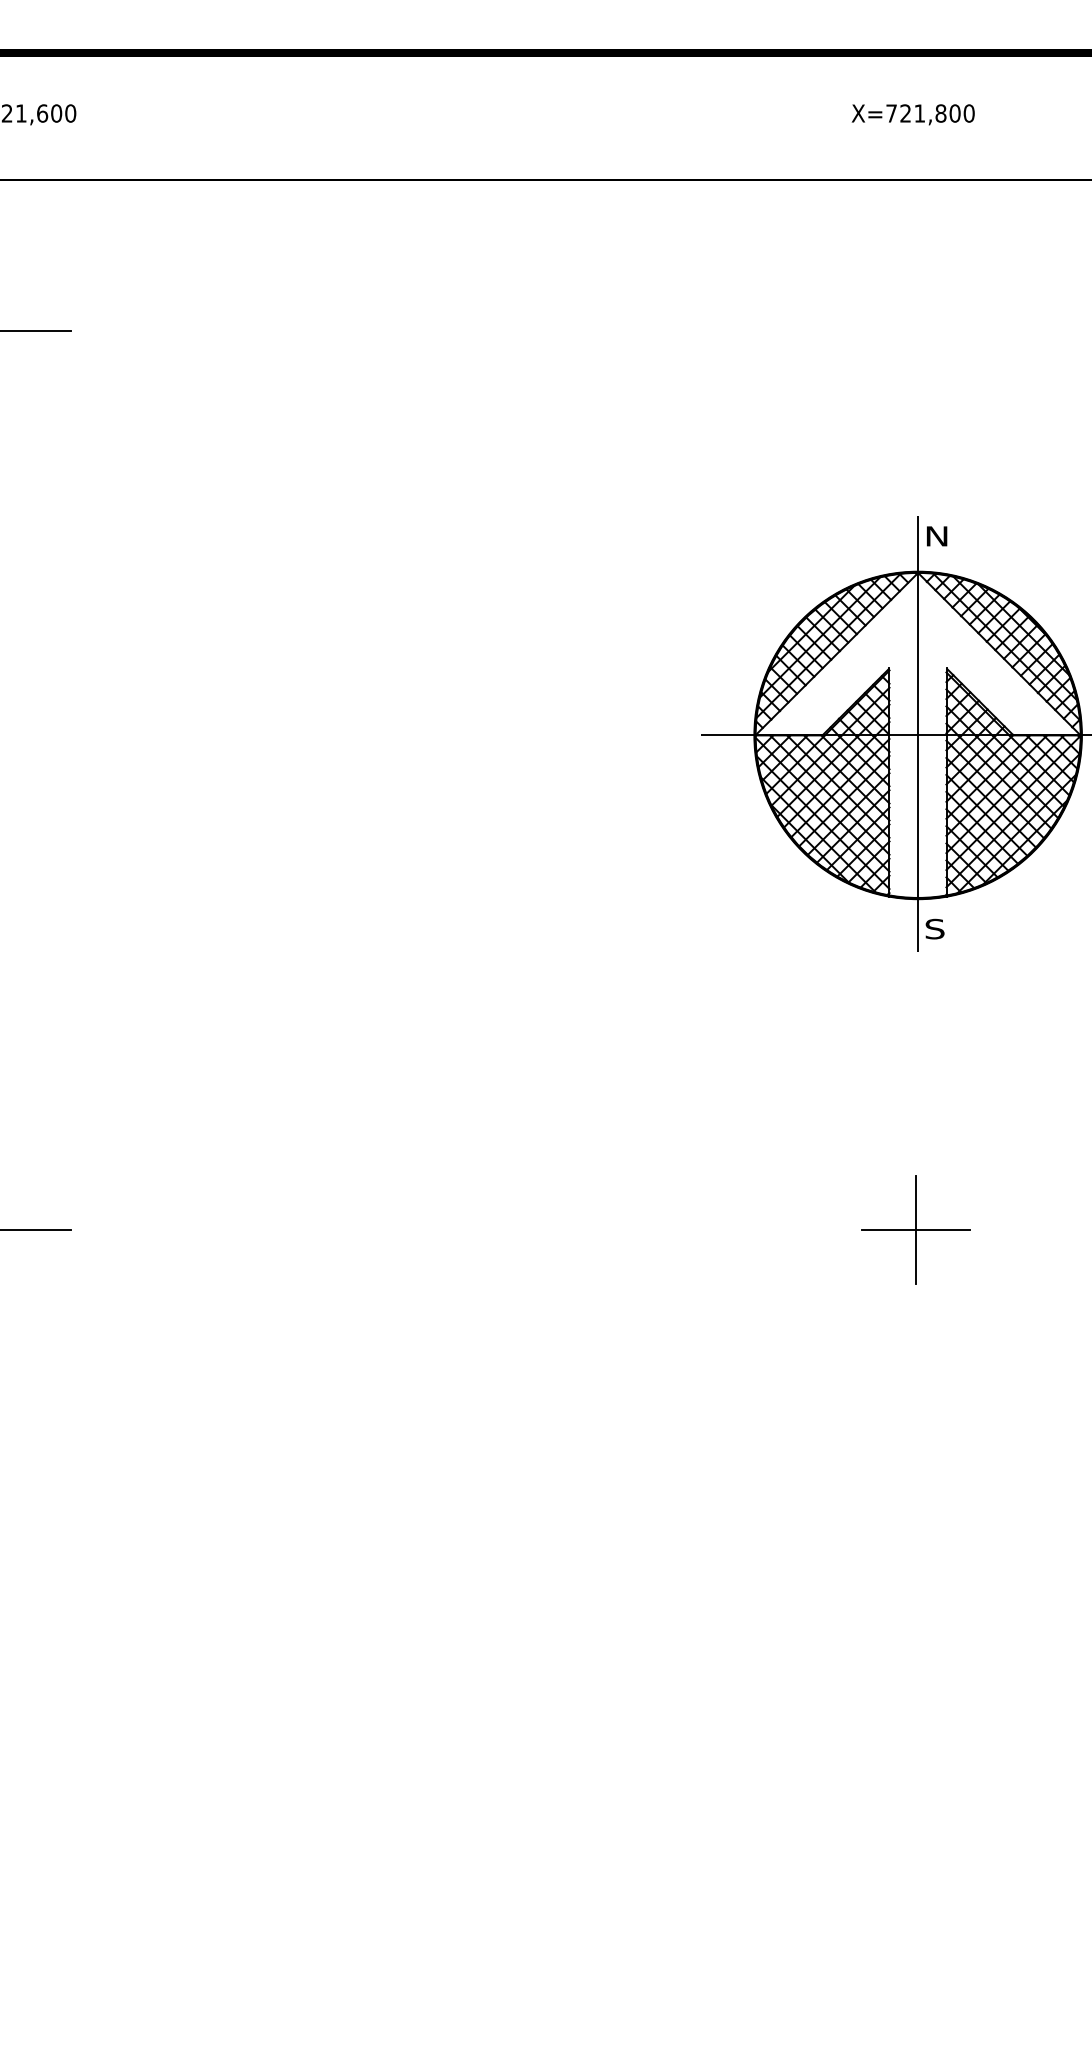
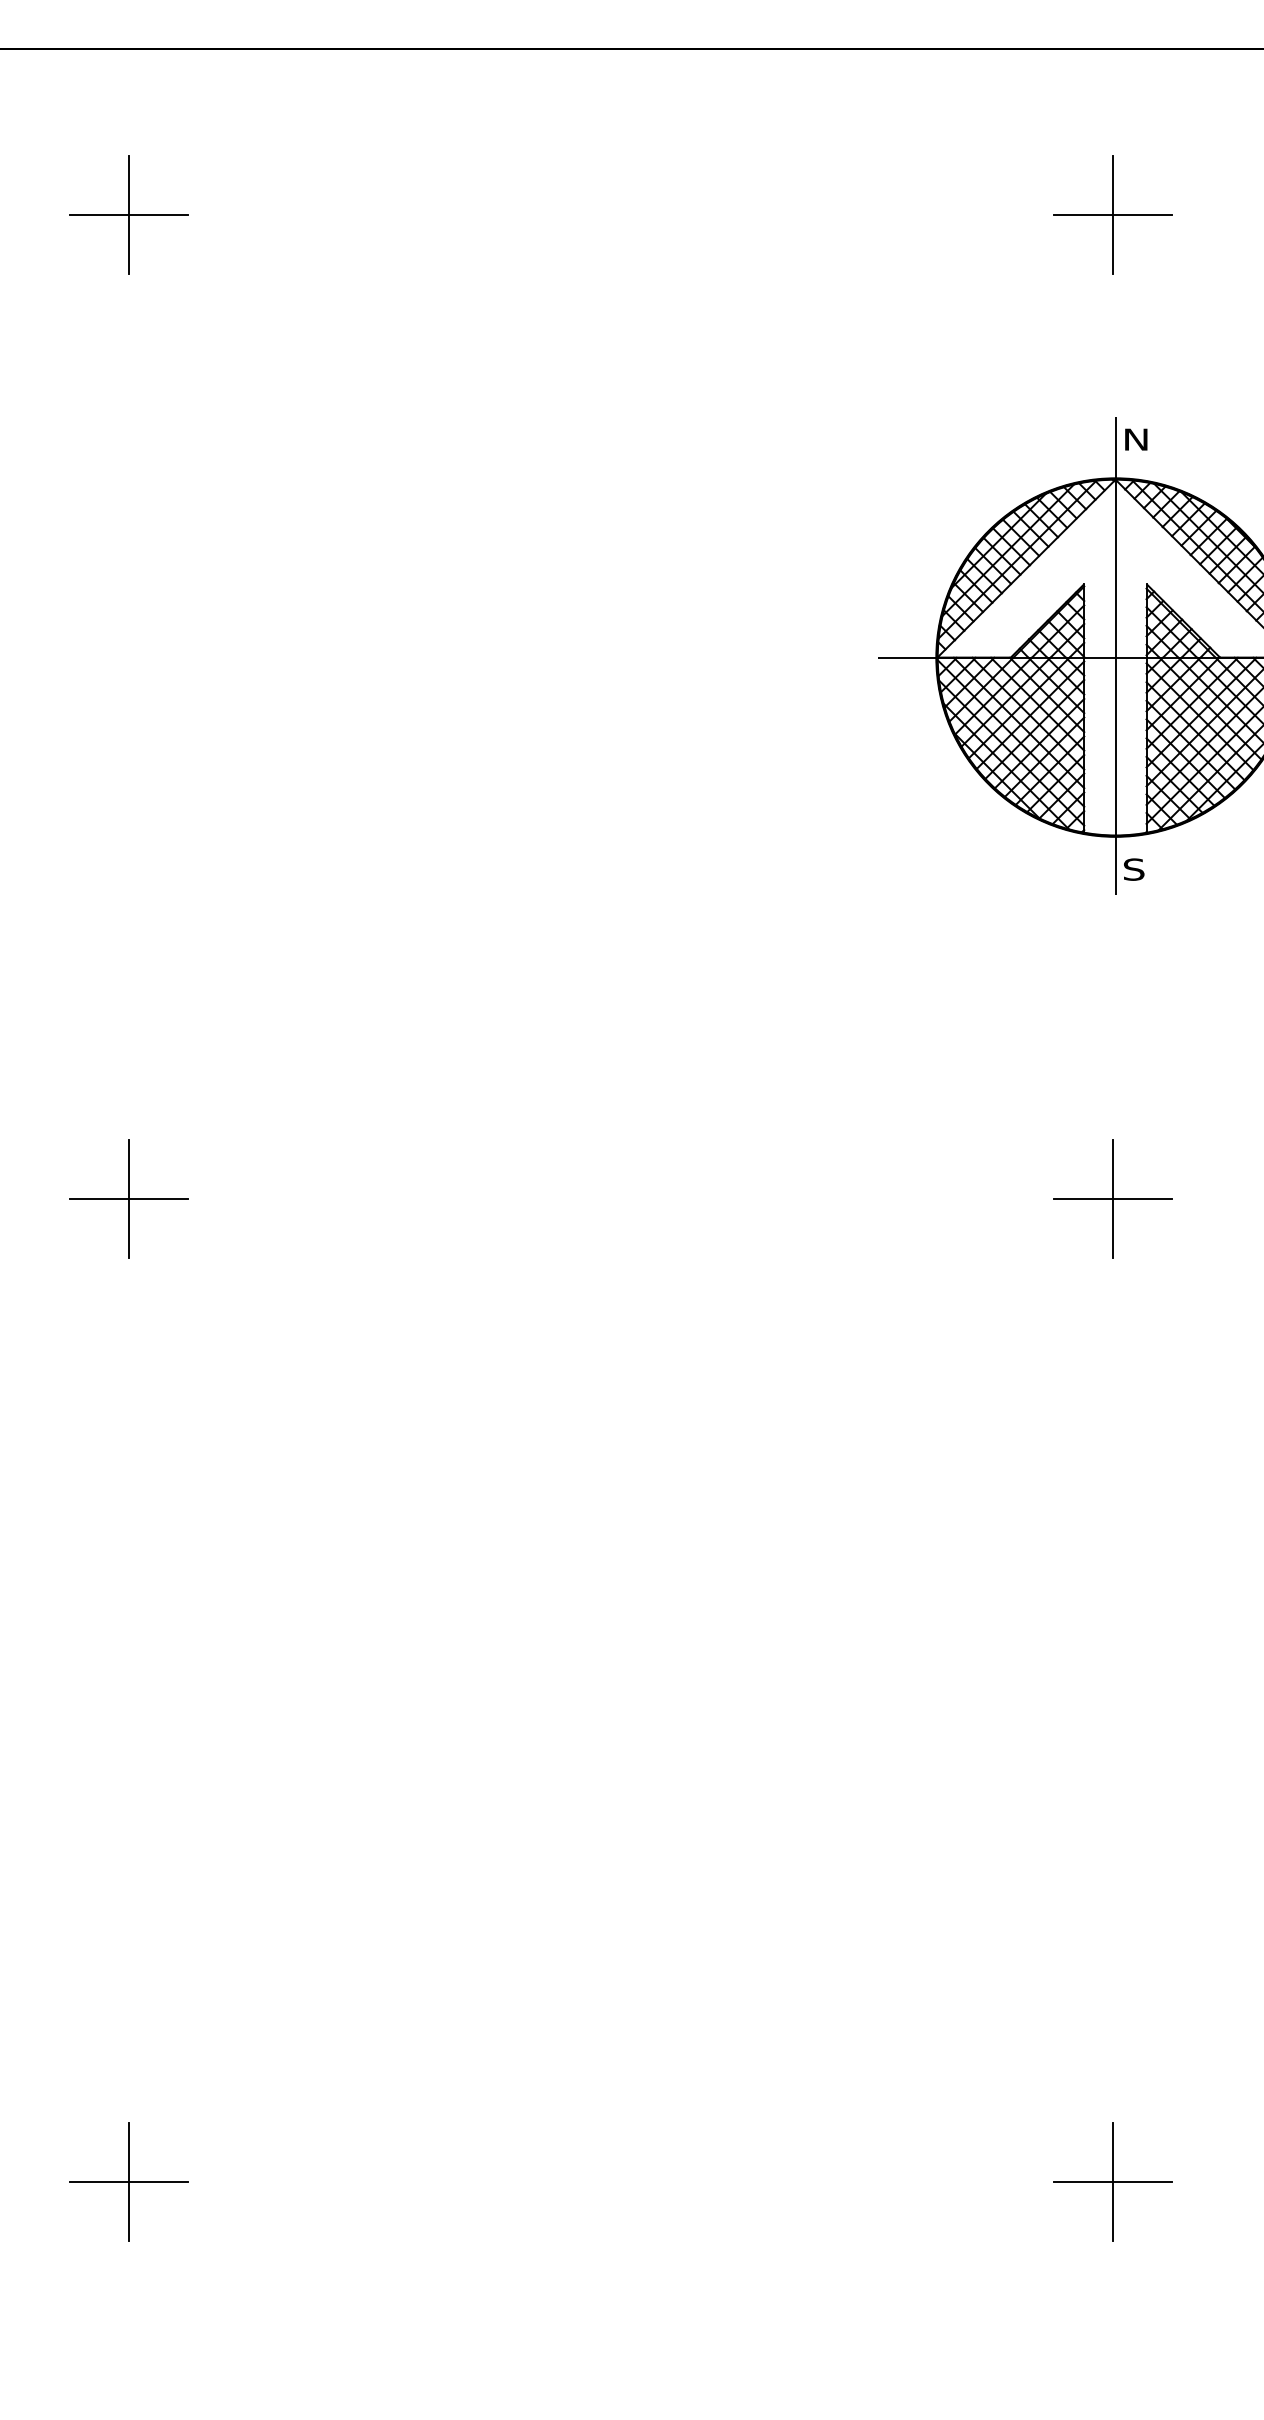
part: (915, 330) -> (1112, 214), added
line: (17, 331) -> (129, 215), added
line: (17, 1229) -> (129, 1198), added

